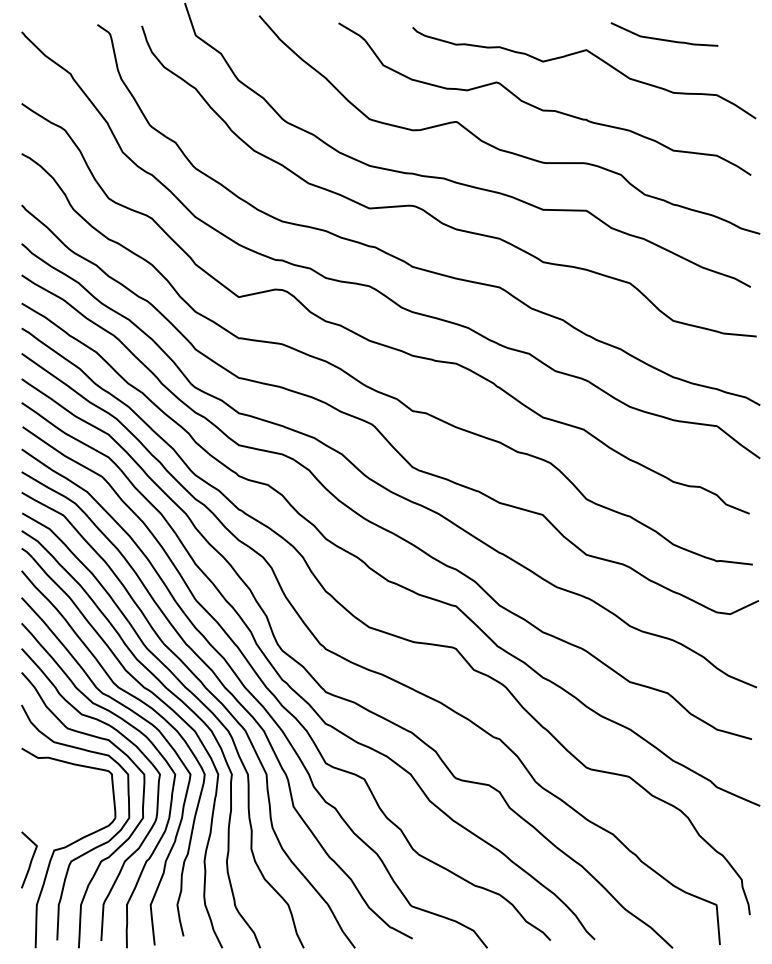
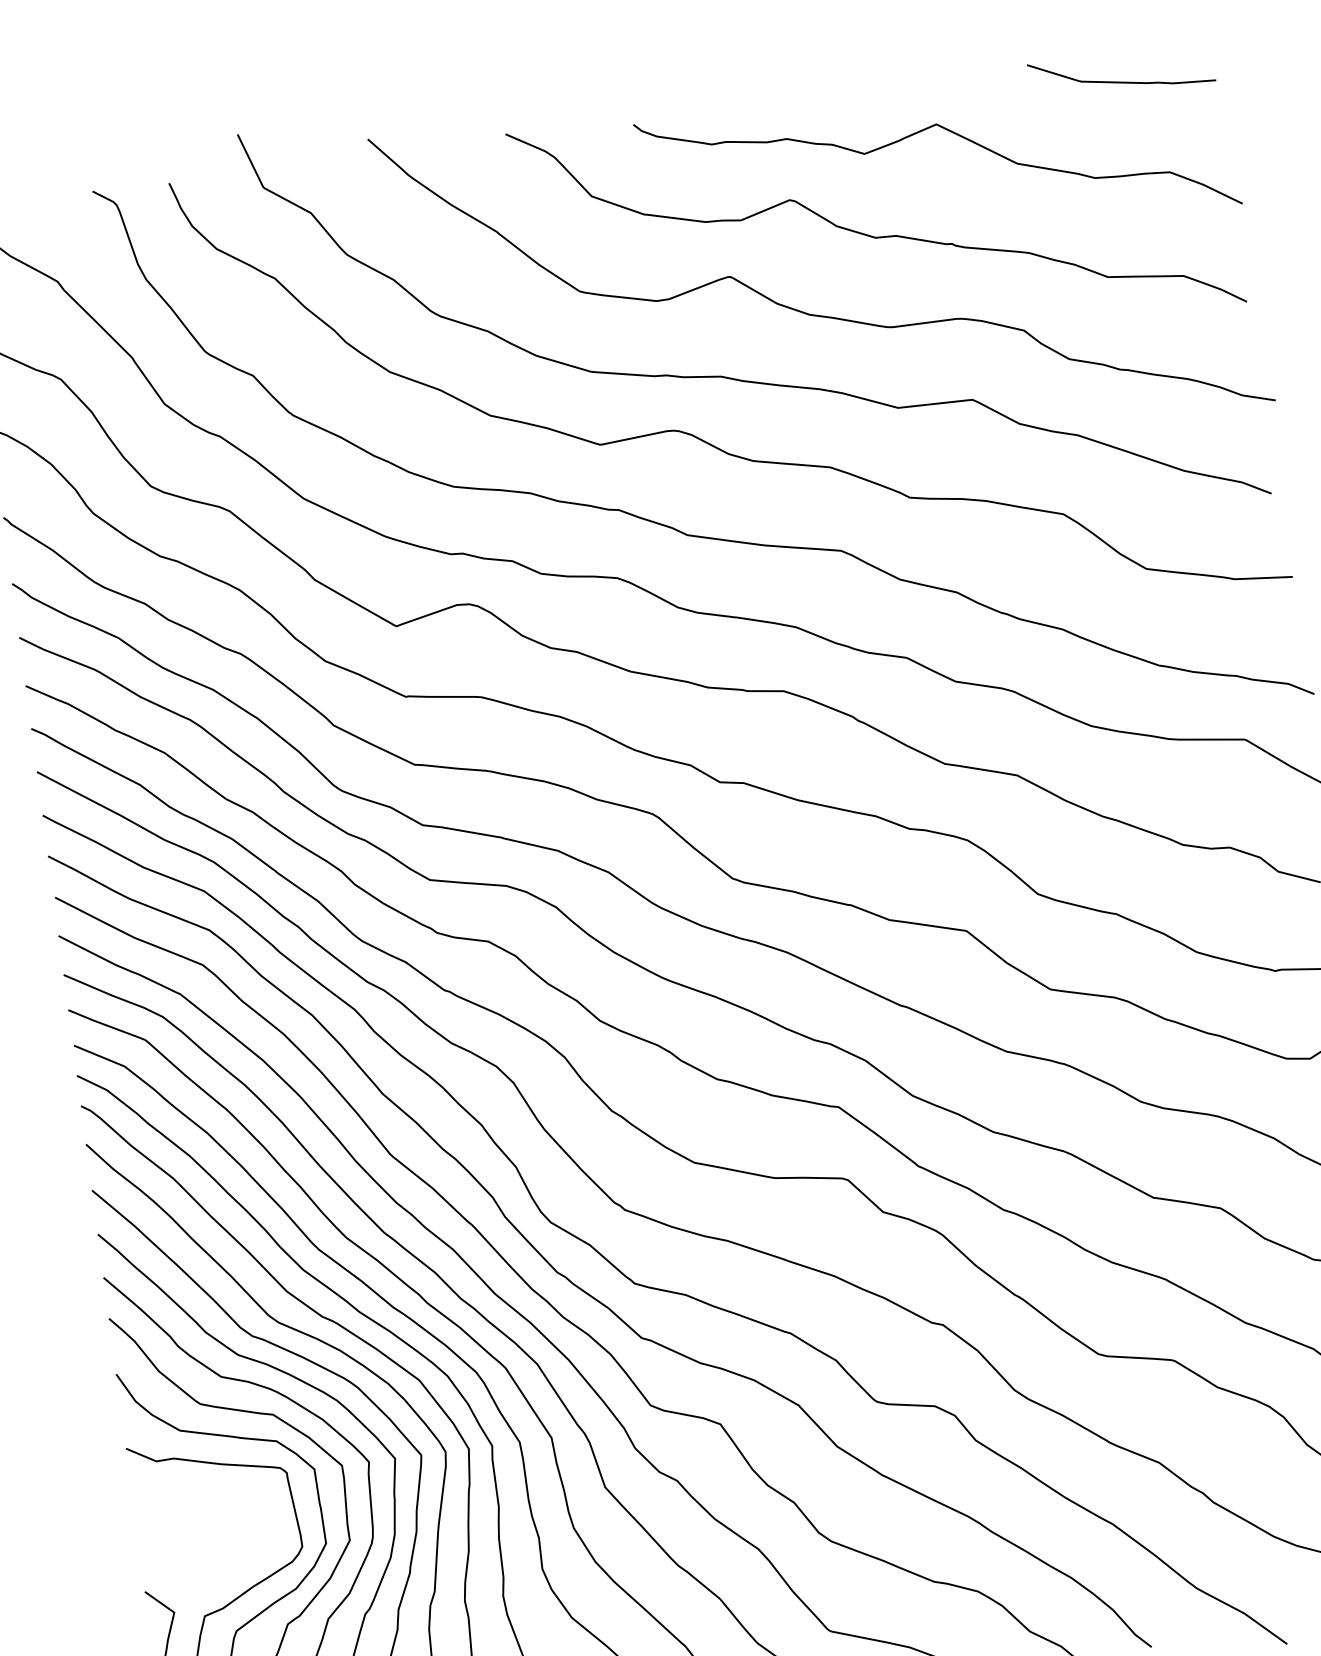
curve: (661, 38) -> (1117, 80), moved

